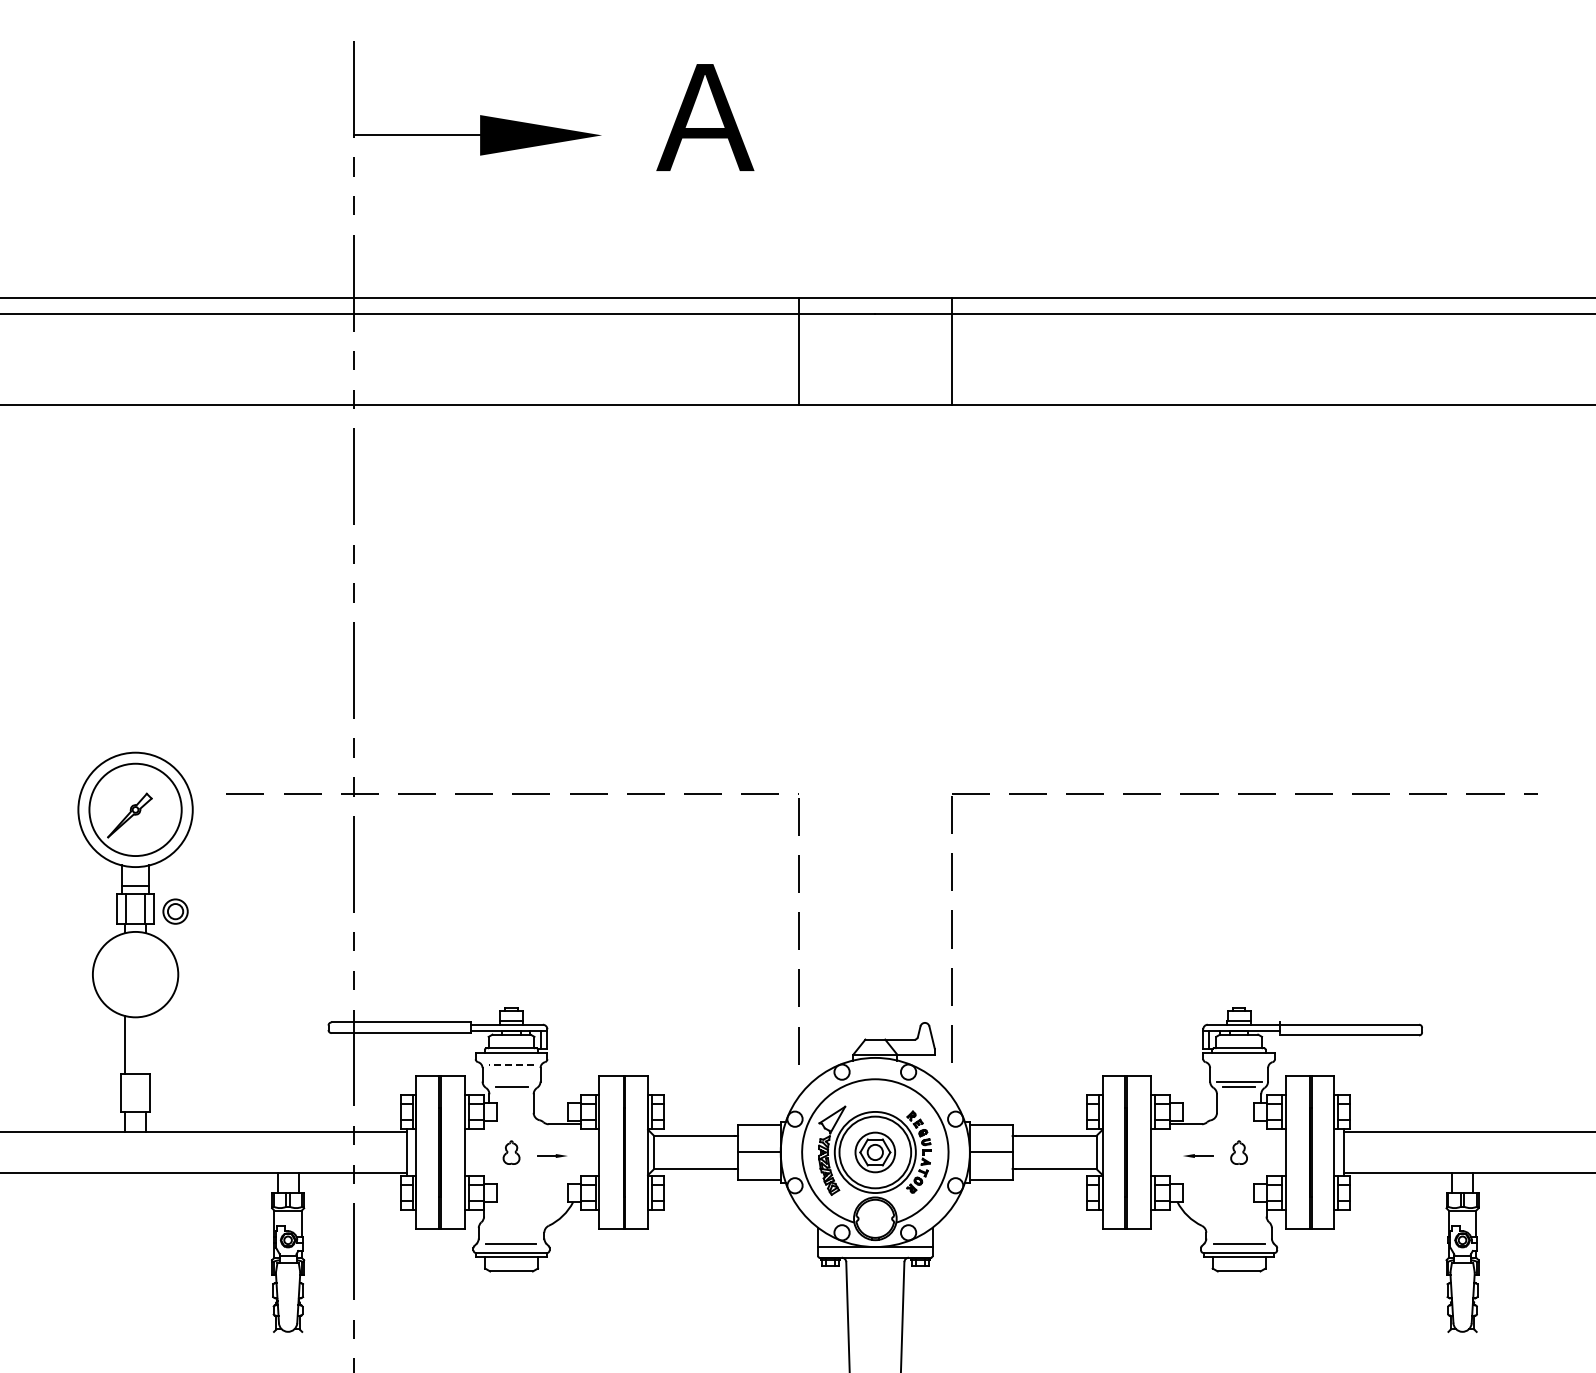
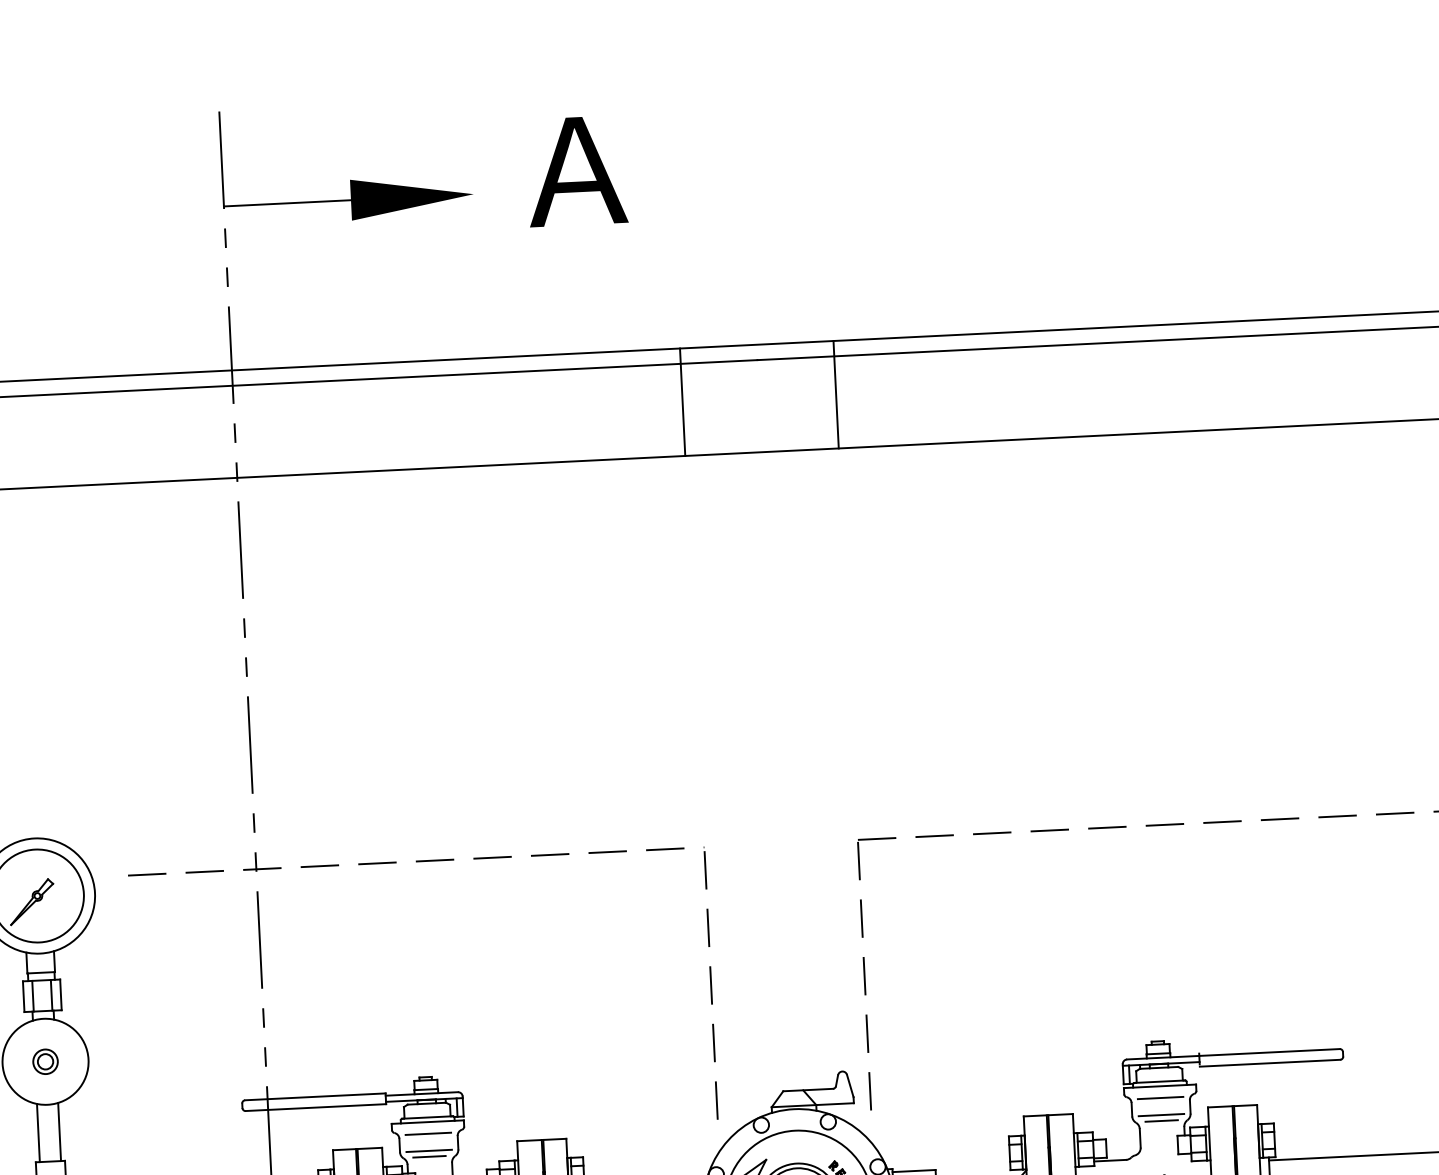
part: (175, 911) -> (45, 1061), moved
line: (146, 1044) -> (59, 1131), added
line: (511, 1064) -> (428, 1133), dashed -> solid
line: (1238, 1064) -> (1159, 1097), added
line: (511, 1081) -> (429, 1150), added

